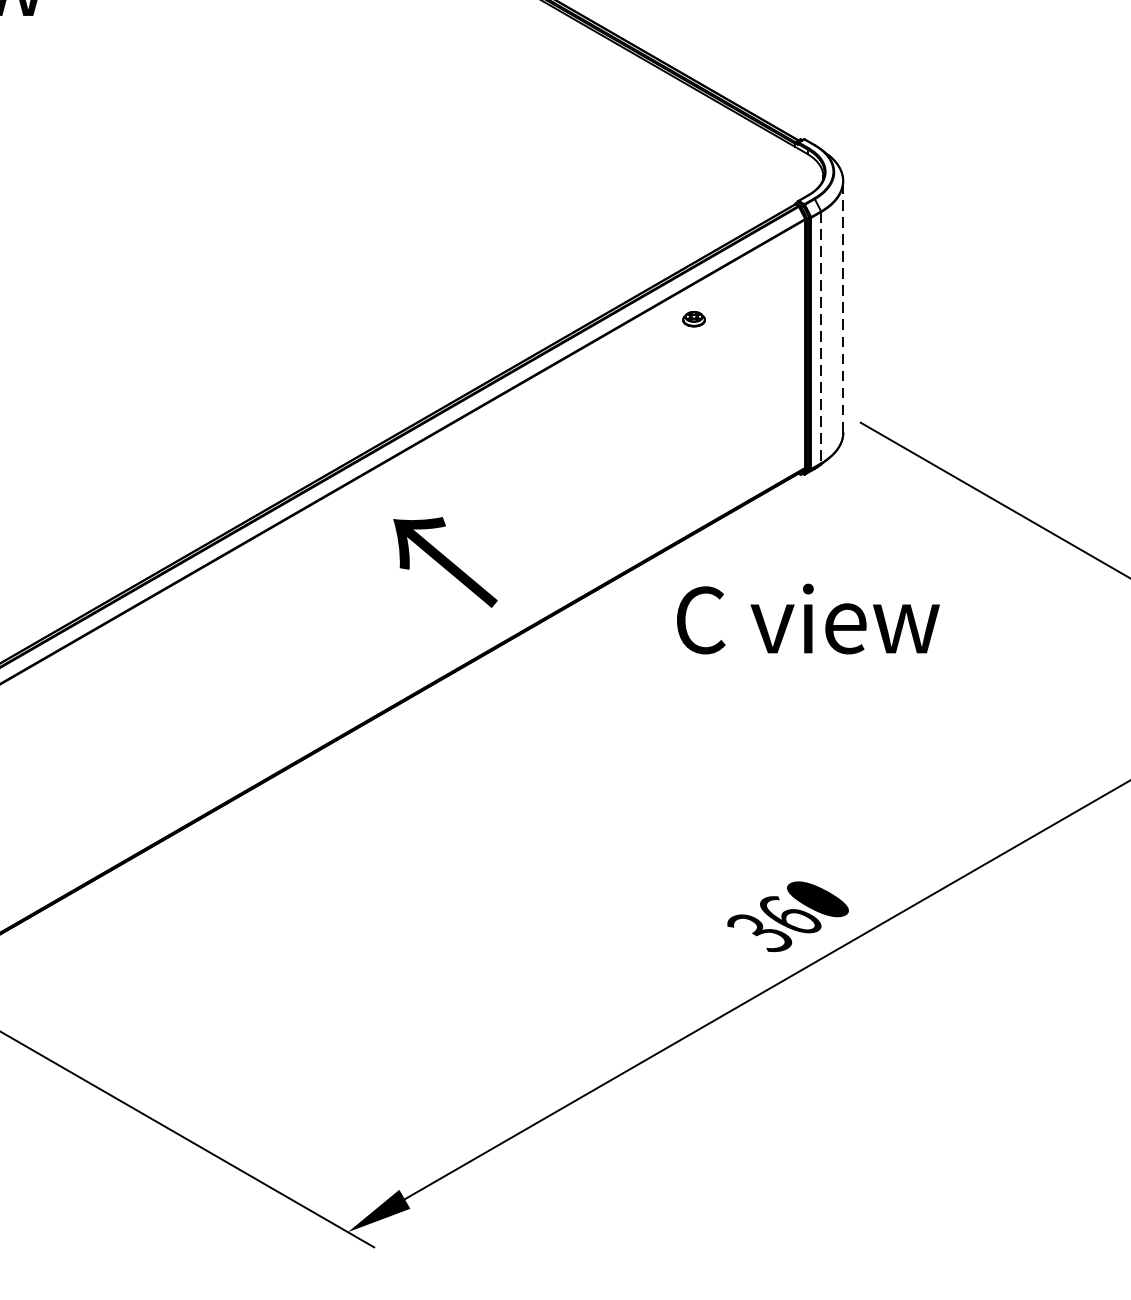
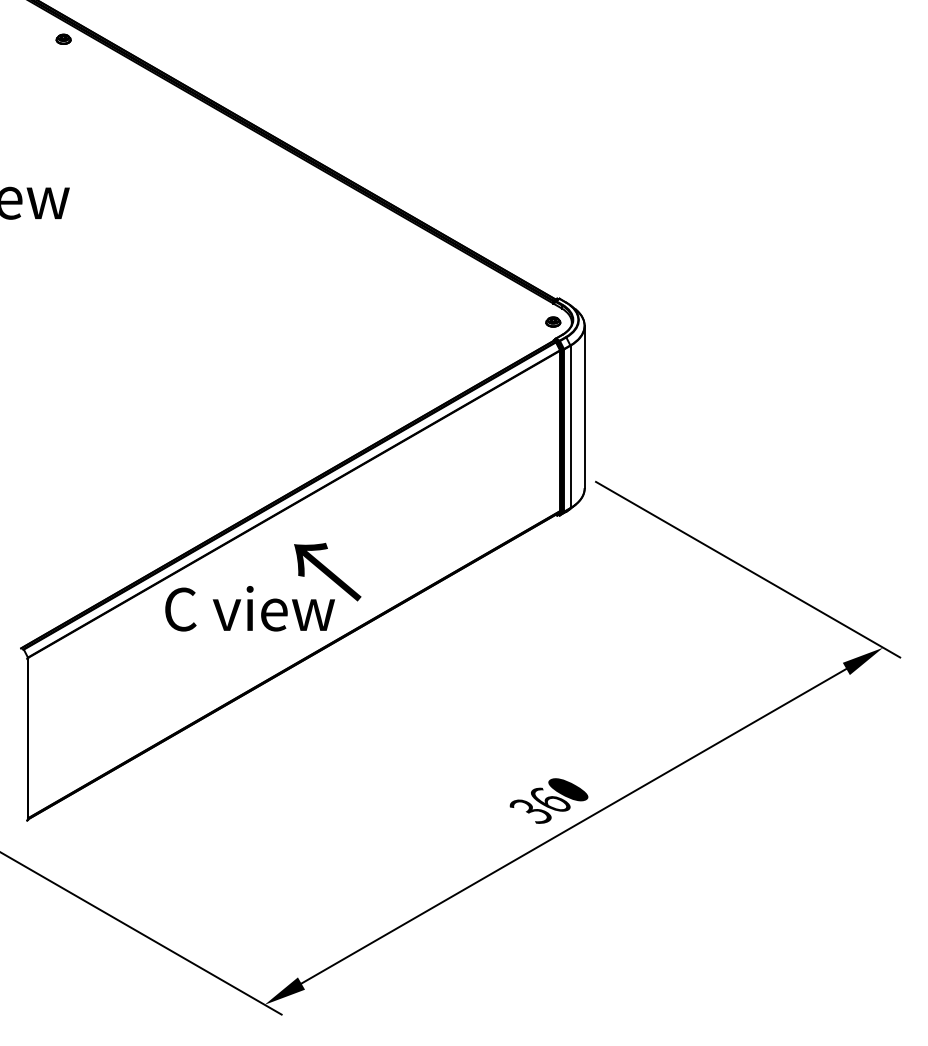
line: (842, 305) -> (584, 406), dashed -> solid
part: (694, 318) -> (553, 321), moved
line: (821, 338) -> (570, 427), dashed -> solid
text: (807, 618) -> (249, 608), moved

